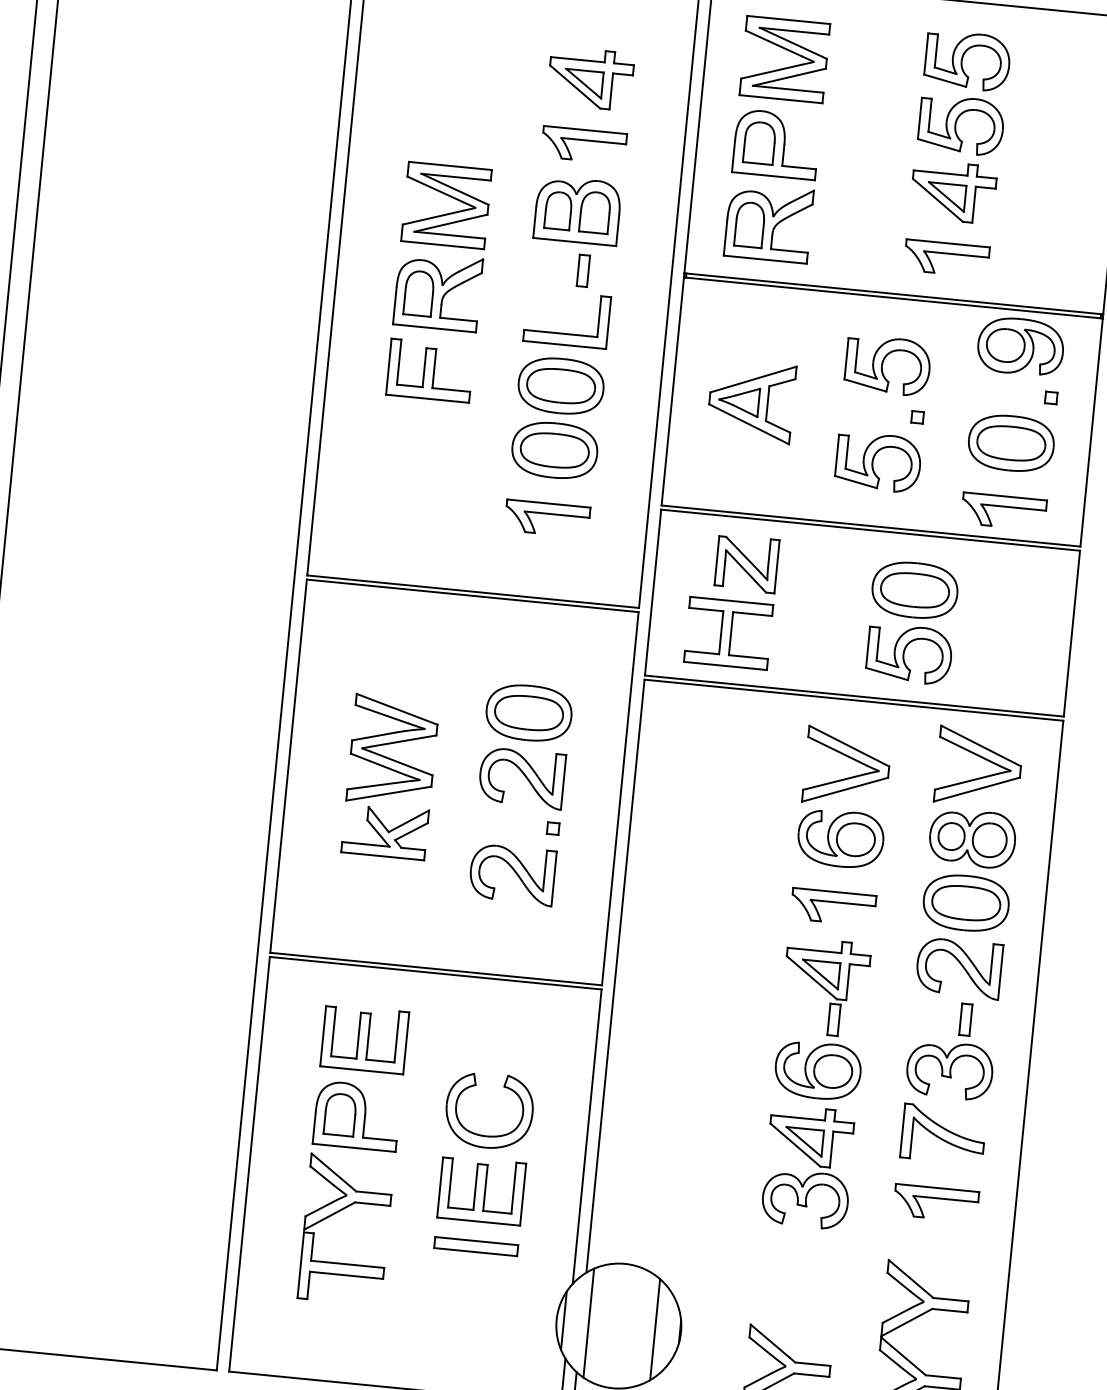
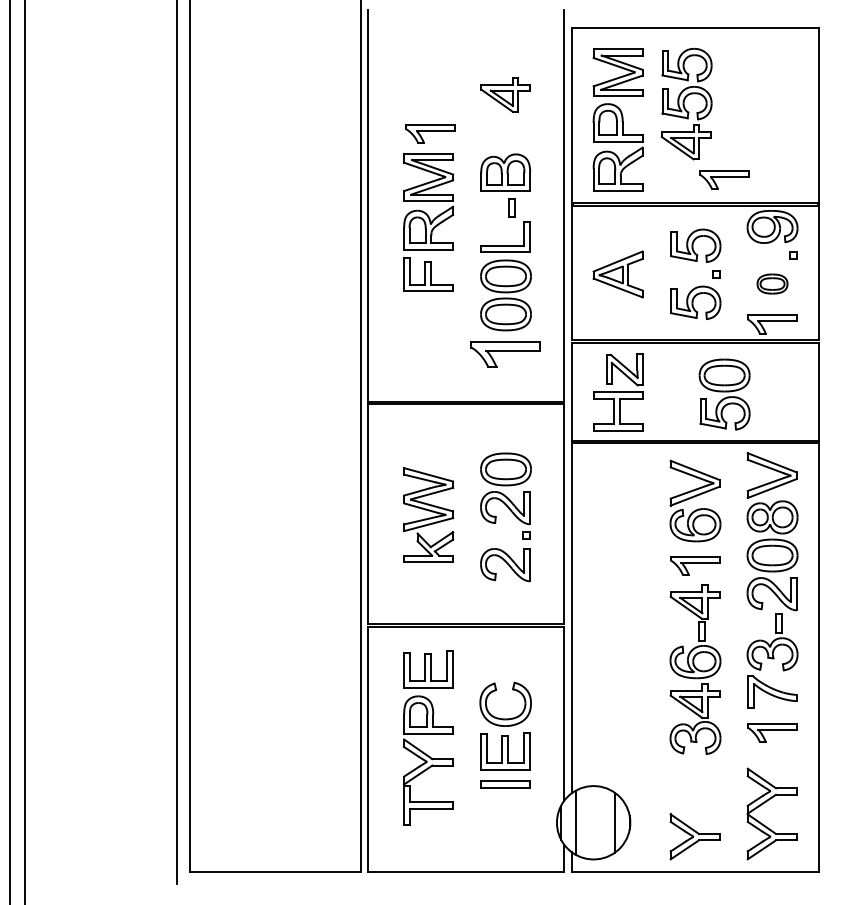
part: (960, 127) -> (686, 104), moved
part: (583, 143) -> (430, 133), moved
part: (1011, 442) -> (772, 283), size x0.6
part: (547, 518) -> (505, 354), size x1.4

